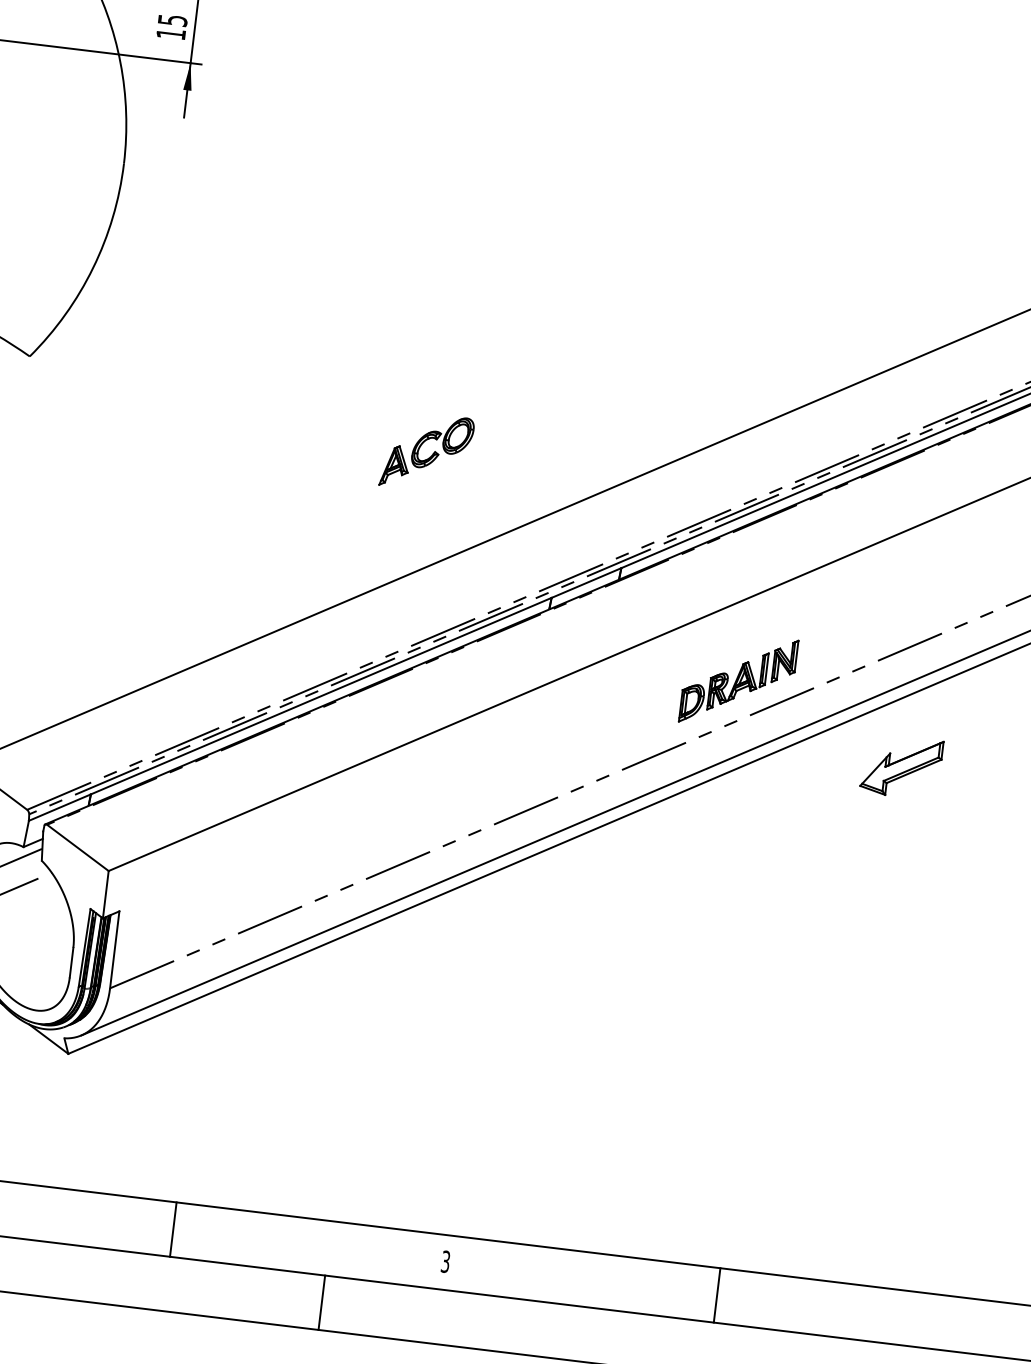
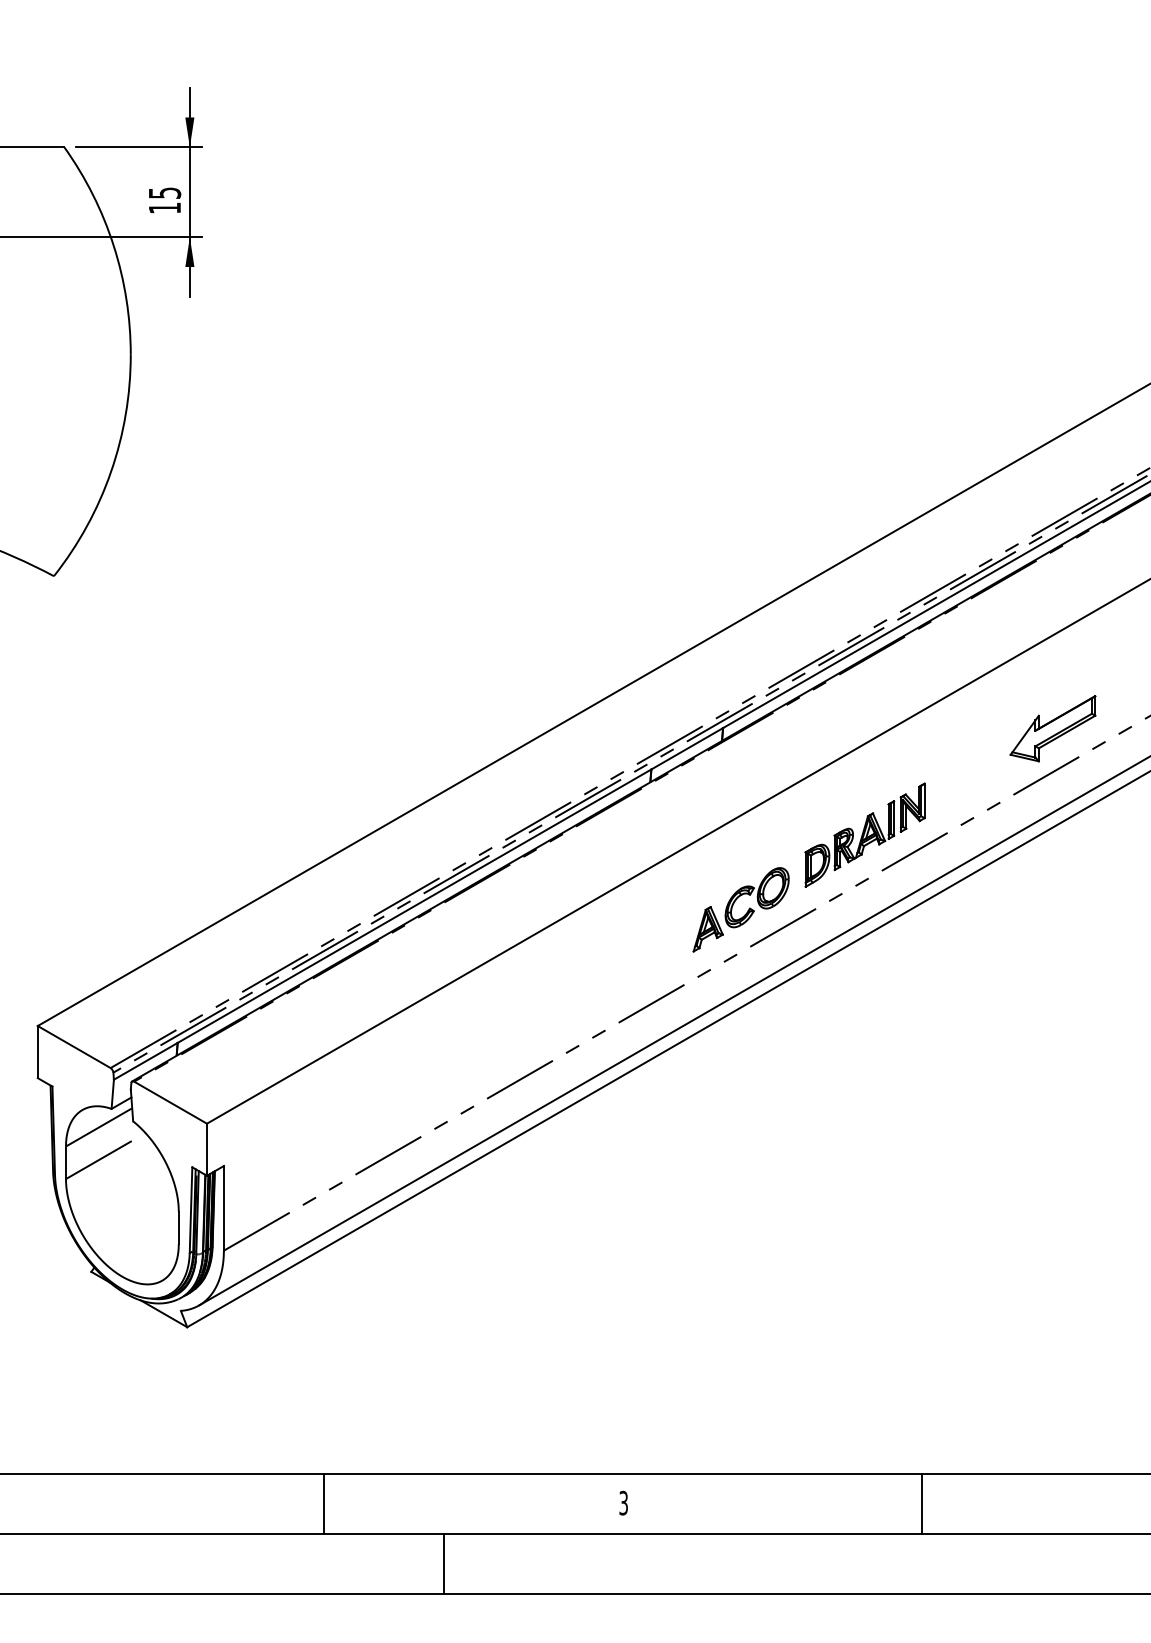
part: (430, 455) -> (745, 913), moved
part: (901, 766) -> (1052, 728), moved
line: (321, 1302) -> (443, 1563), moved

